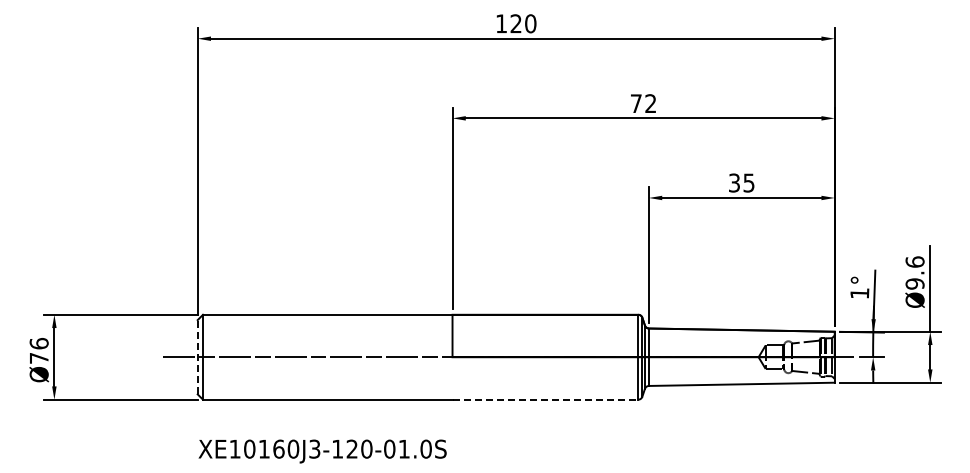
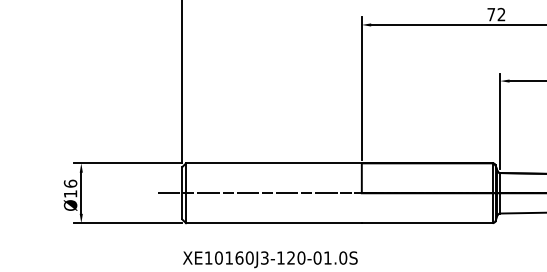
line: (197, 356) -> (182, 192), dashed -> solid
text: (39, 358) -> (70, 194), Ø76 -> Ø16
line: (545, 399) -> (427, 223), dashed -> solid

